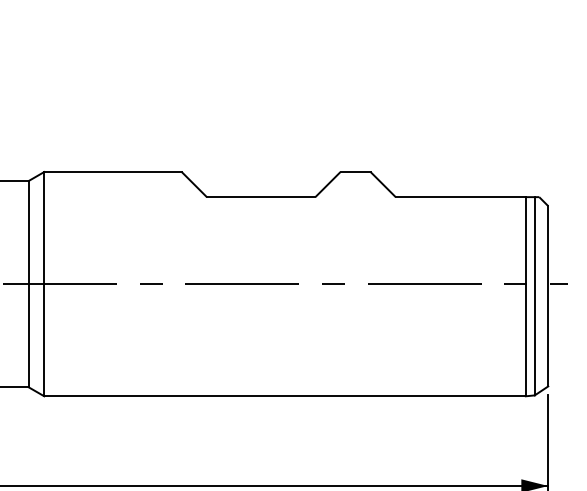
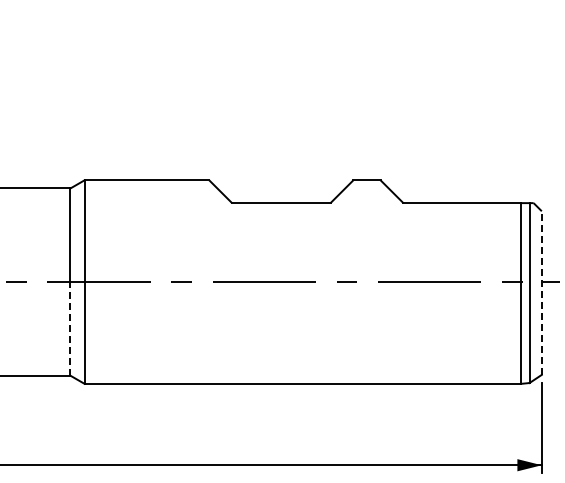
line: (547, 296) -> (541, 293), solid -> dashed
line: (28, 335) -> (70, 328), solid -> dashed

